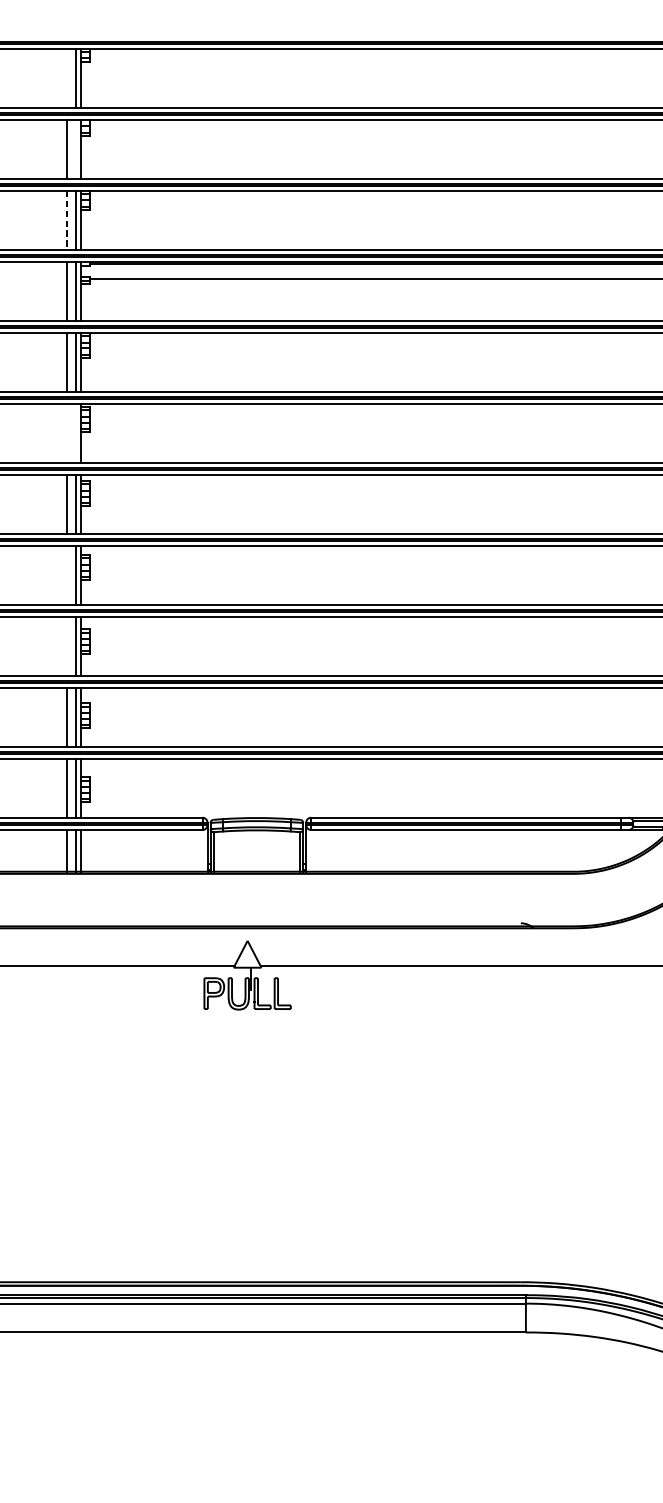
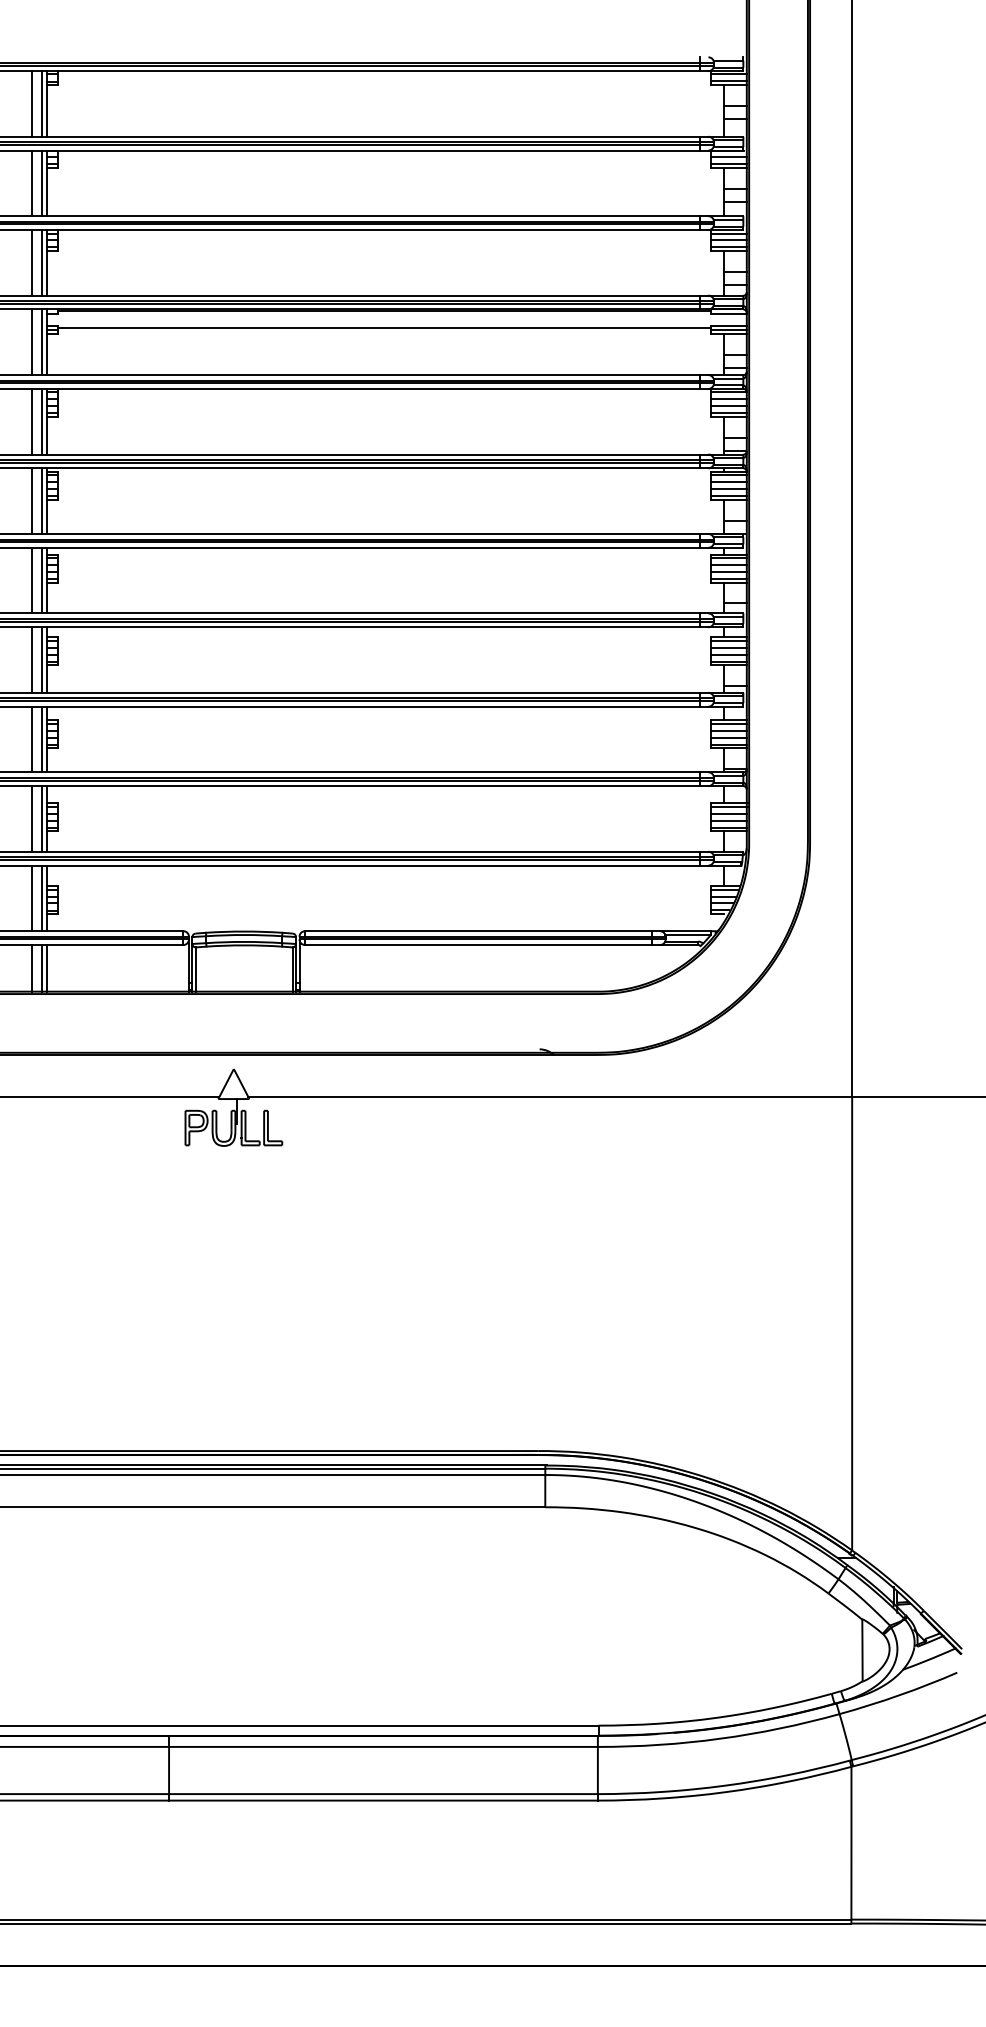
line: (67, 78) -> (32, 103), added
line: (75, 149) -> (41, 183), added
line: (67, 220) -> (32, 262), dashed -> solid
line: (67, 432) -> (32, 500), added
line: (75, 432) -> (41, 500), added
line: (67, 574) -> (32, 659), added
line: (67, 646) -> (32, 739), added

